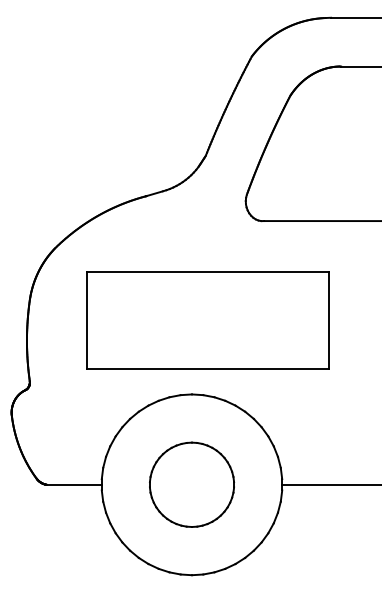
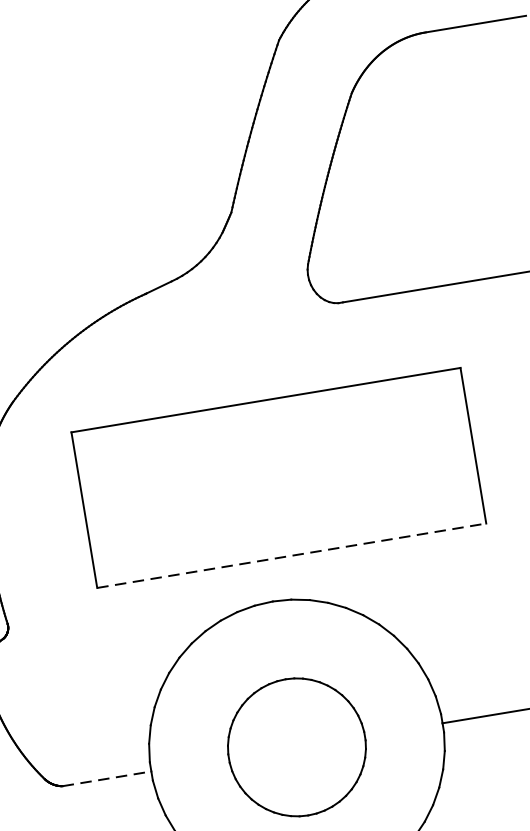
line: (207, 368) -> (290, 555), solid -> dashed
line: (74, 484) -> (107, 778), solid -> dashed

